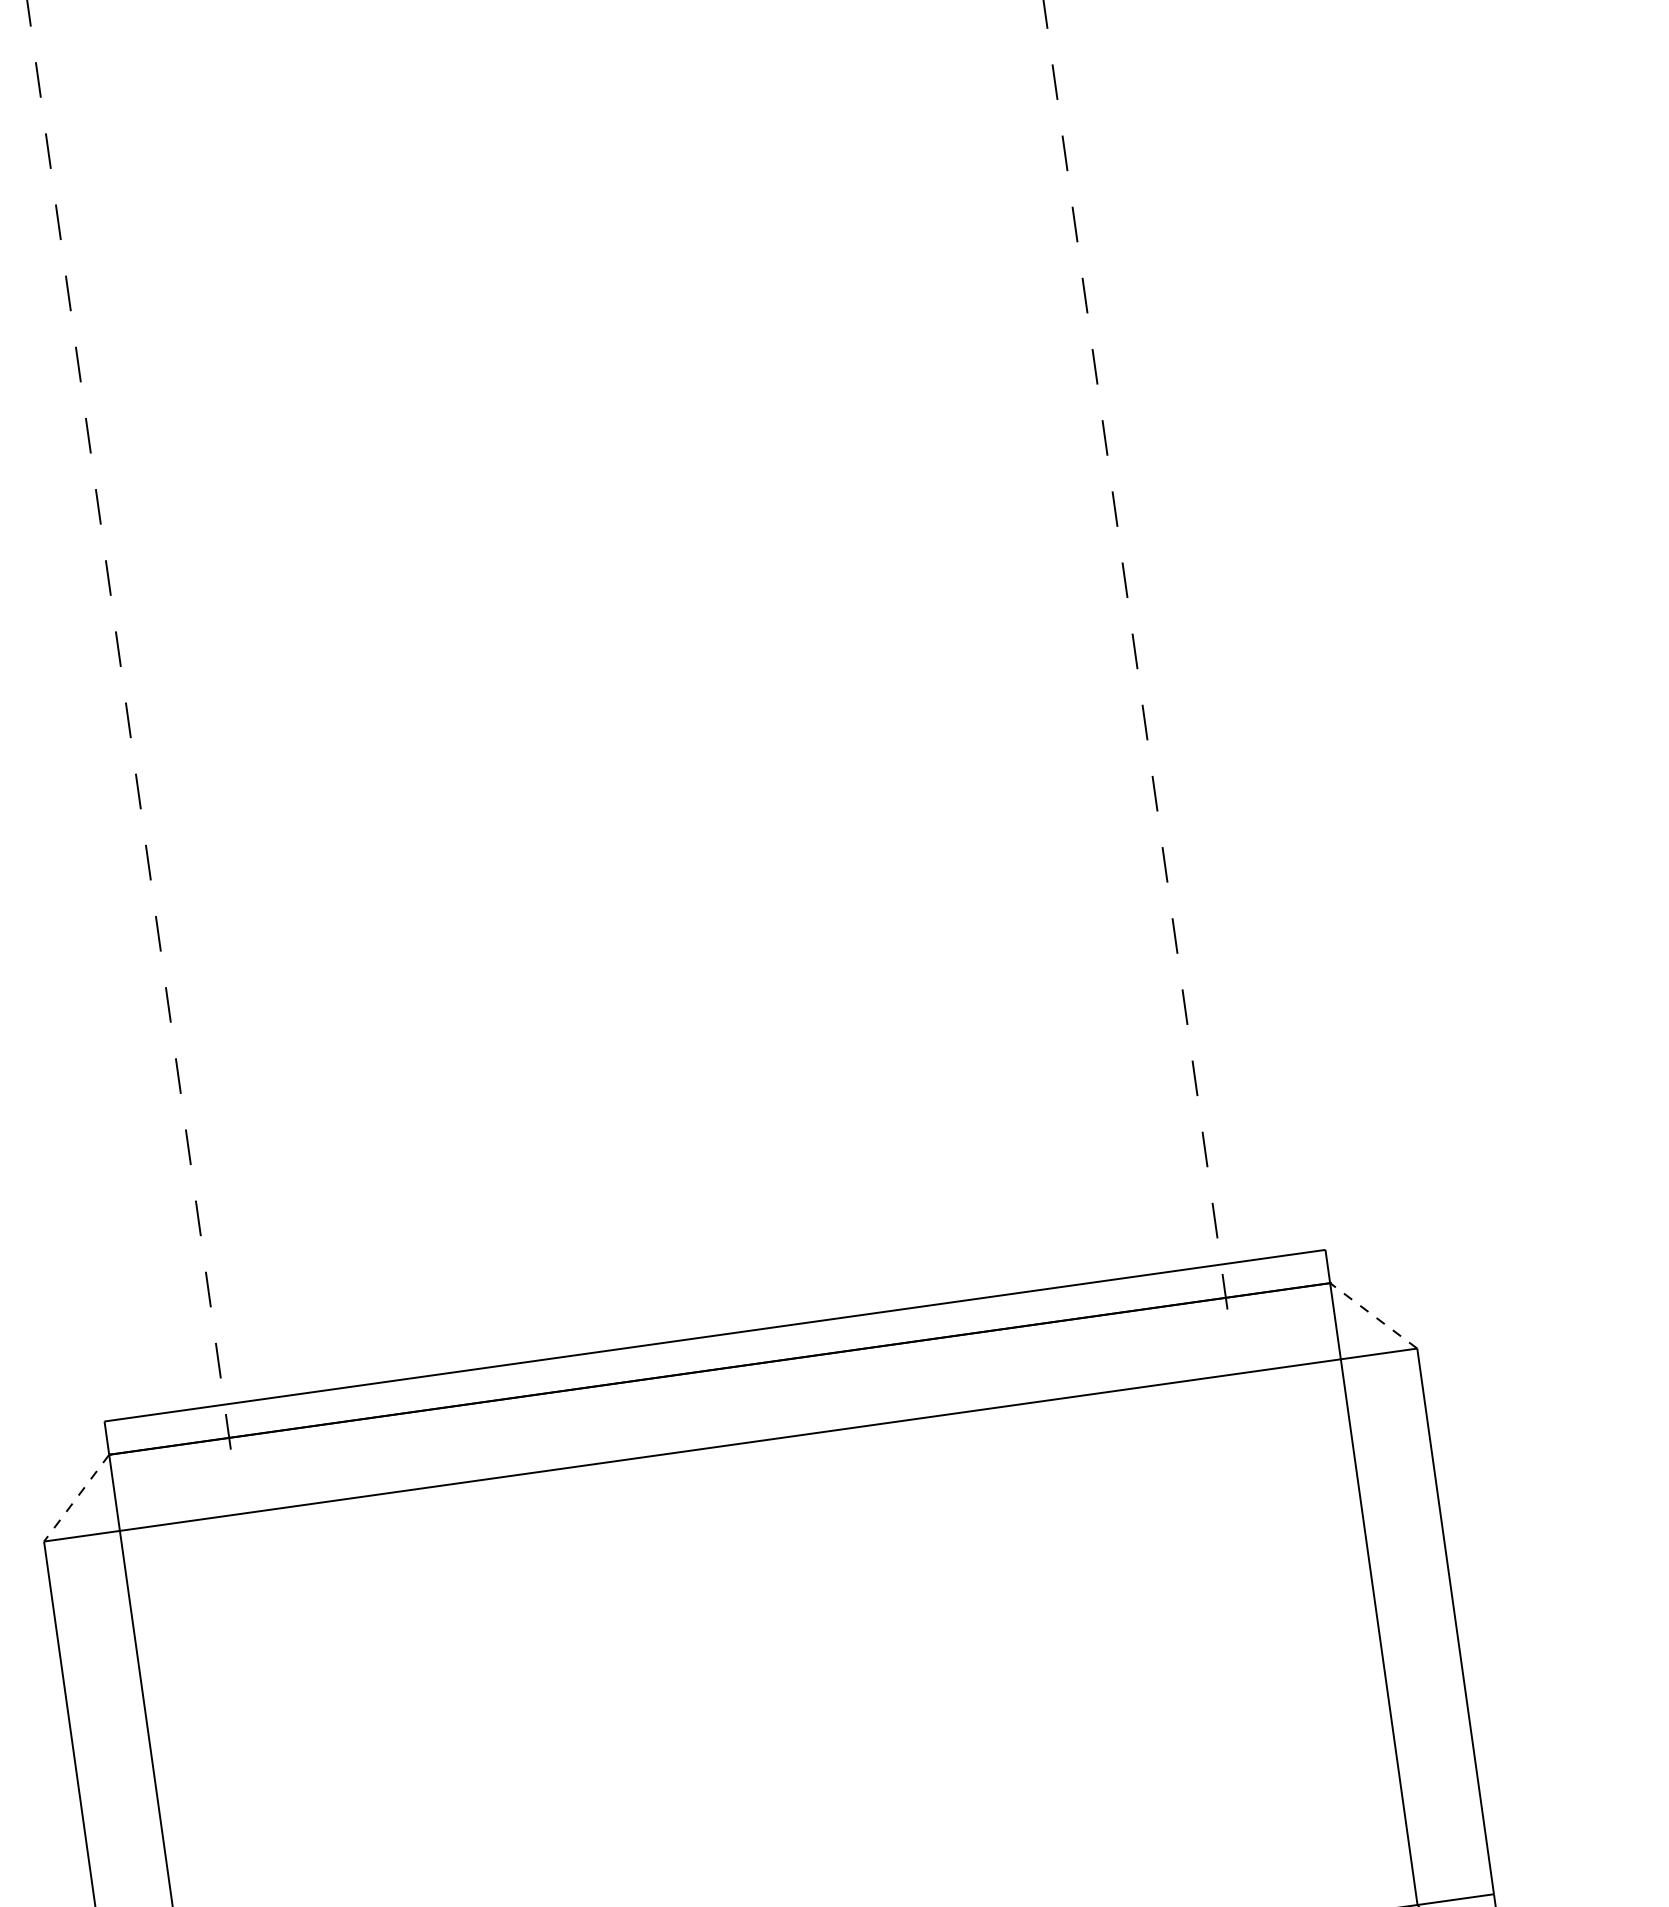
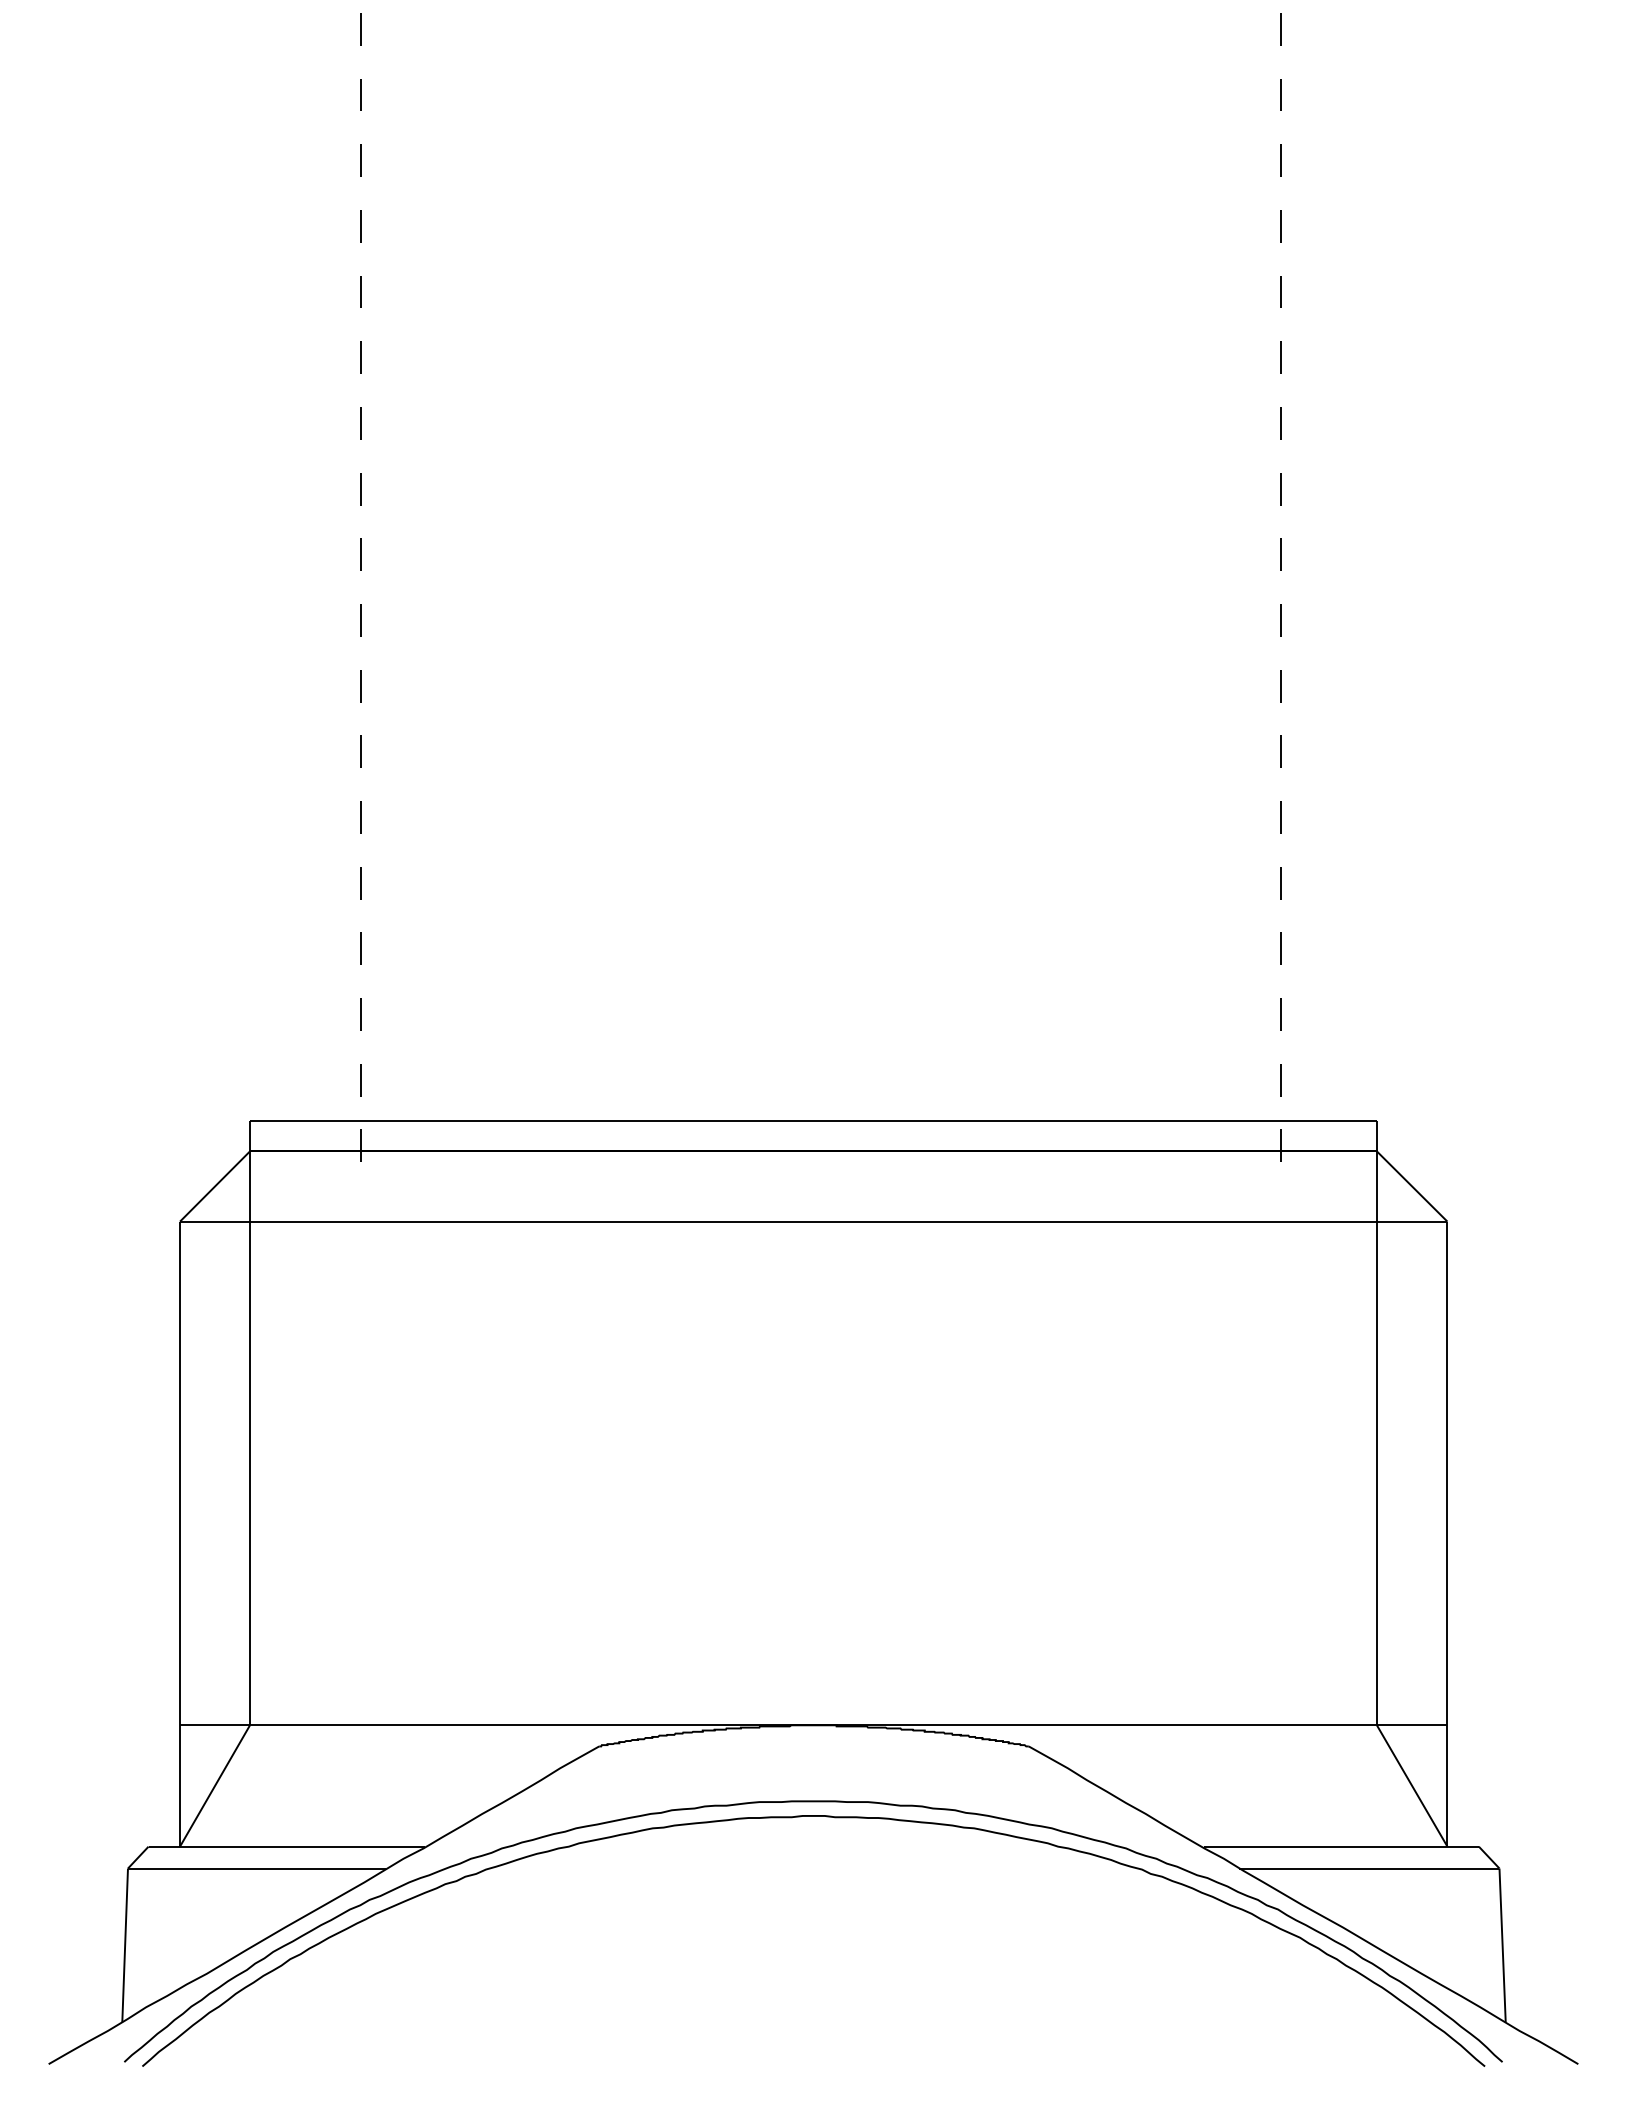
line: (1374, 1315) -> (1412, 1186), dashed -> solid
line: (77, 1498) -> (215, 1186), dashed -> solid

